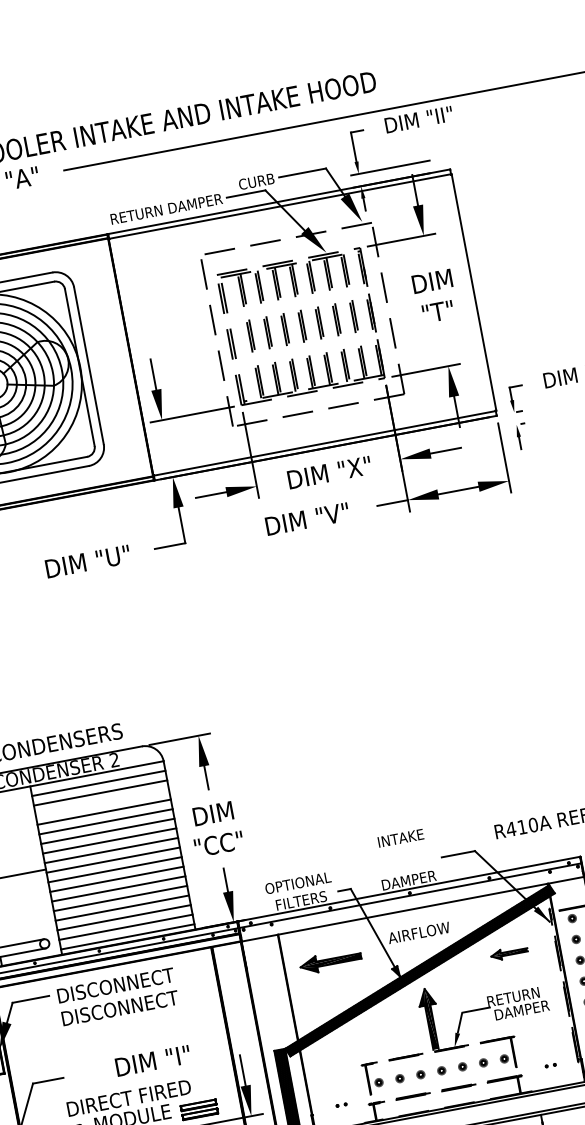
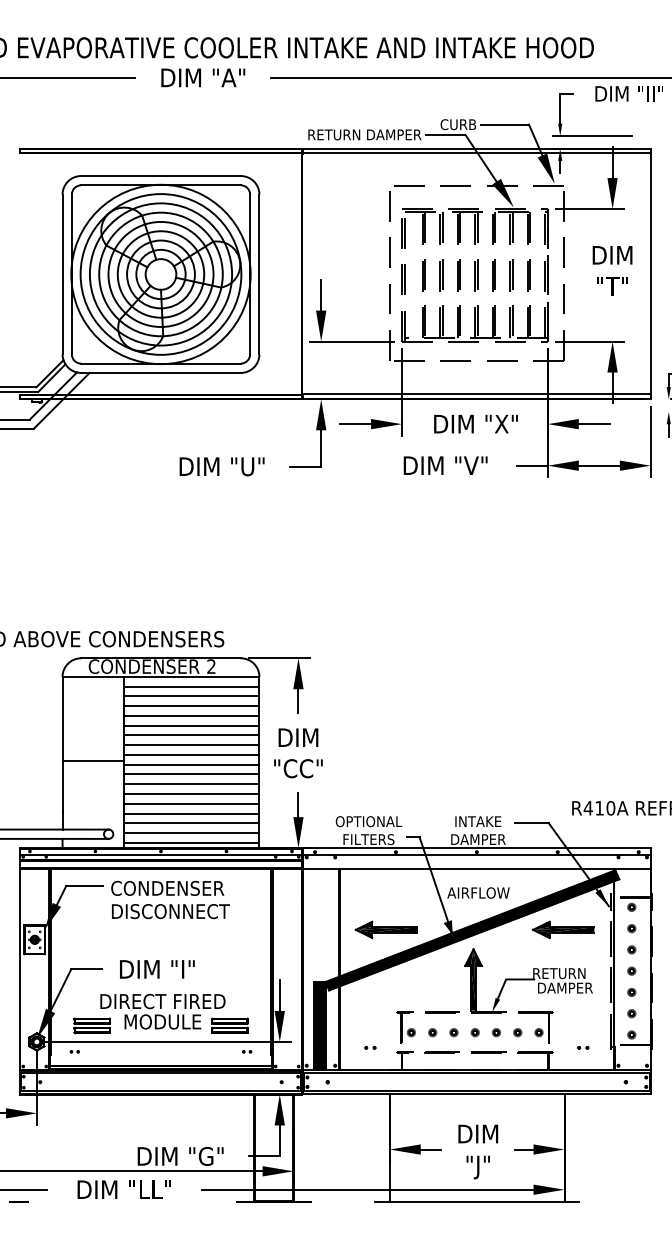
line: (102, 802) -> (191, 706), added
text: (401, 838) -> (478, 821), moved
part: (509, 952) -> (563, 929), size x1.67
part: (329, 961) -> (385, 929), moved
text: (115, 984) -> (170, 887), DISCONNECT -> CONDENSER
text: (153, 1061) -> (157, 969), moved

